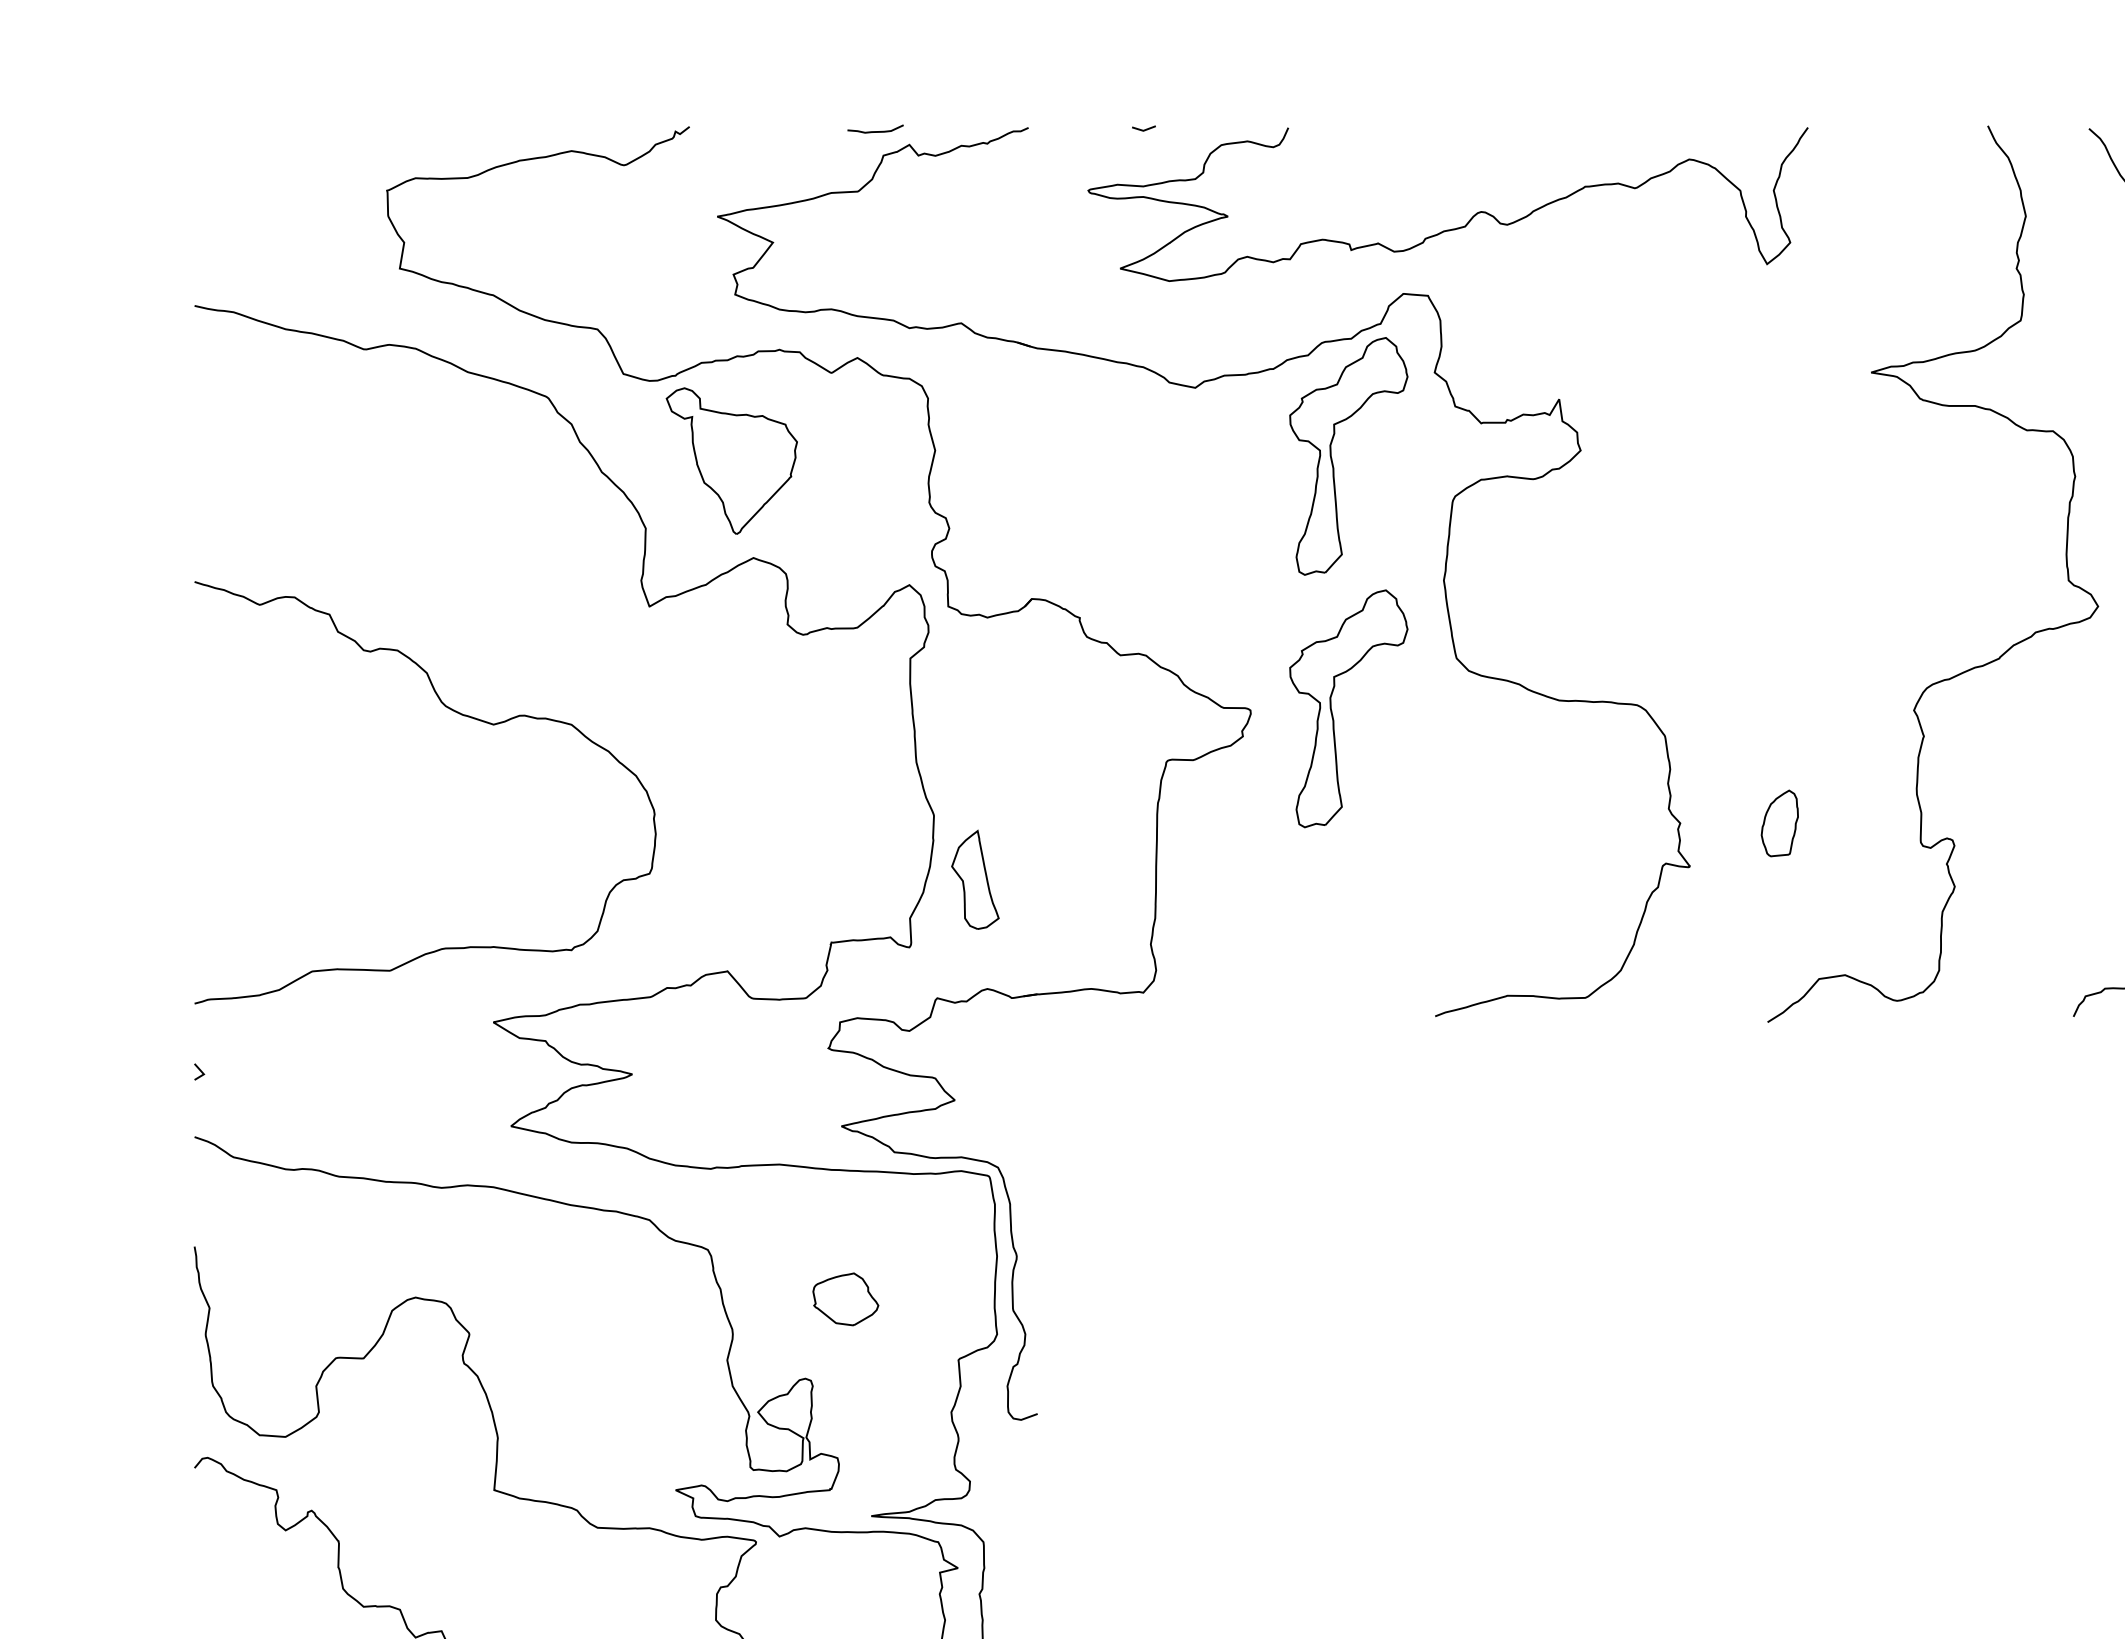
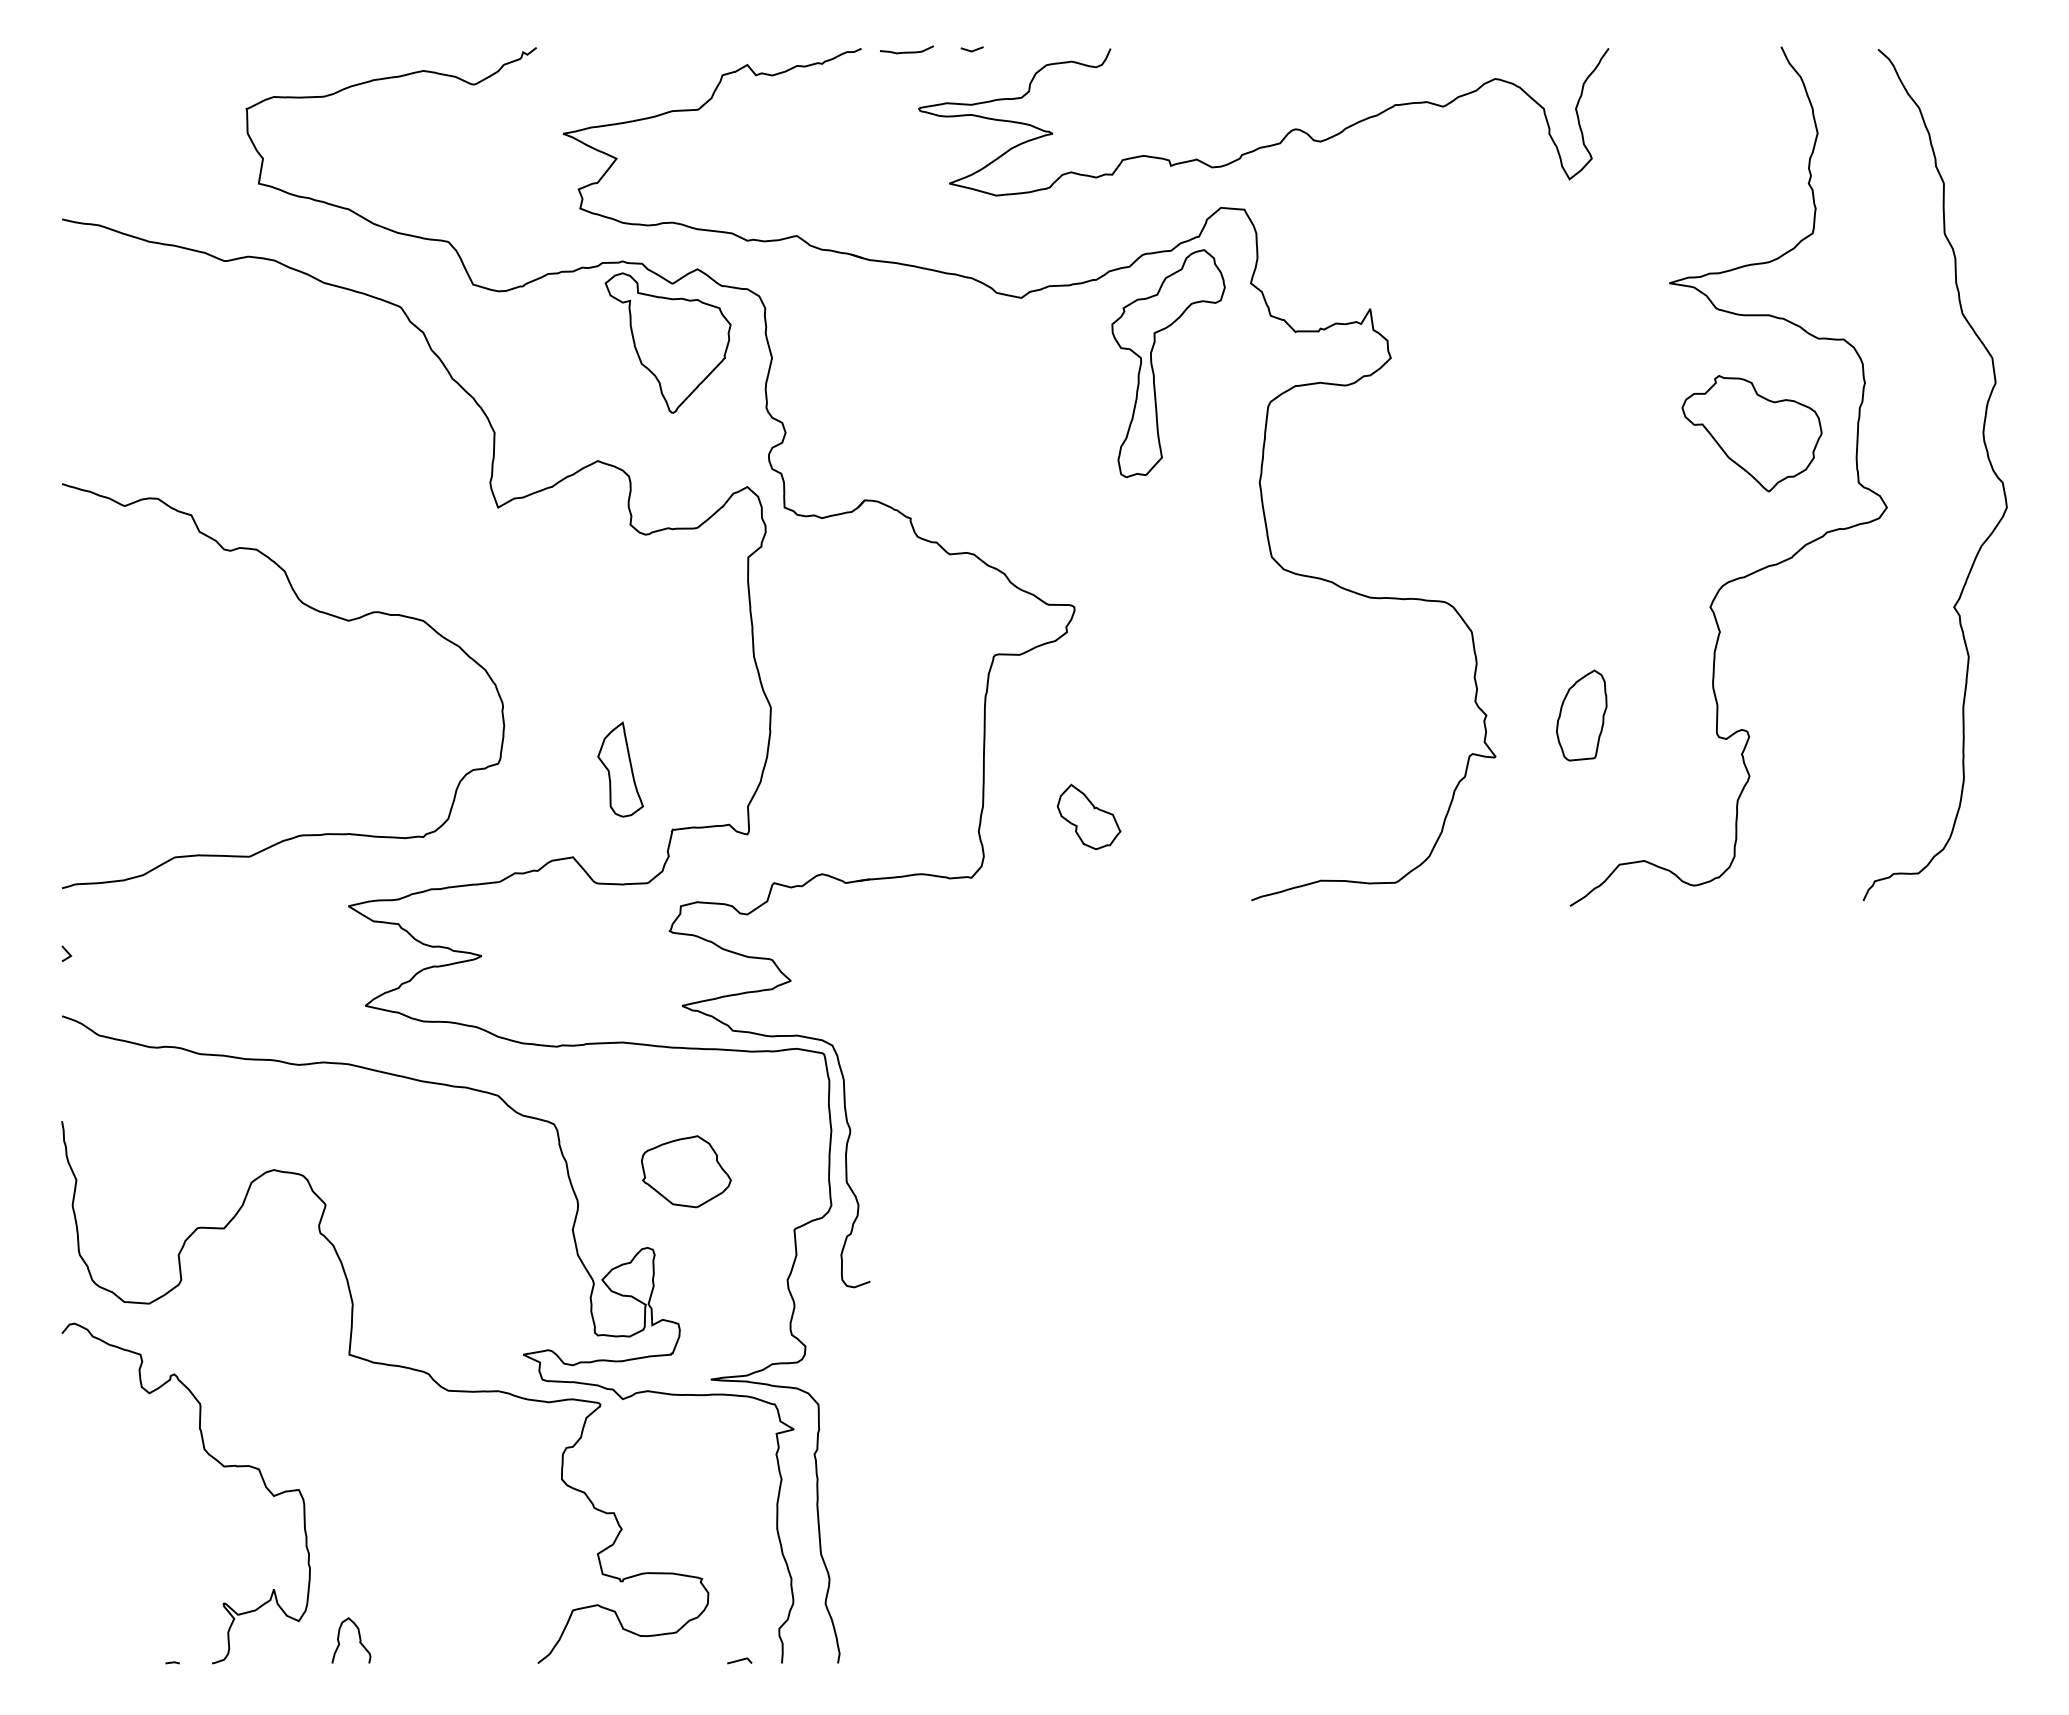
curve: (875, 130) -> (906, 51), moved
part: (731, 460) -> (667, 342), moved
part: (1956, 529) -> (1751, 433), added
part: (1333, 712) -> (1153, 609), removed
part: (1779, 823) -> (1581, 715), size x1.43
part: (975, 879) -> (620, 769), moved
part: (1265, 928) -> (1088, 816), added
part: (845, 1299) -> (686, 1171), size x1.43

